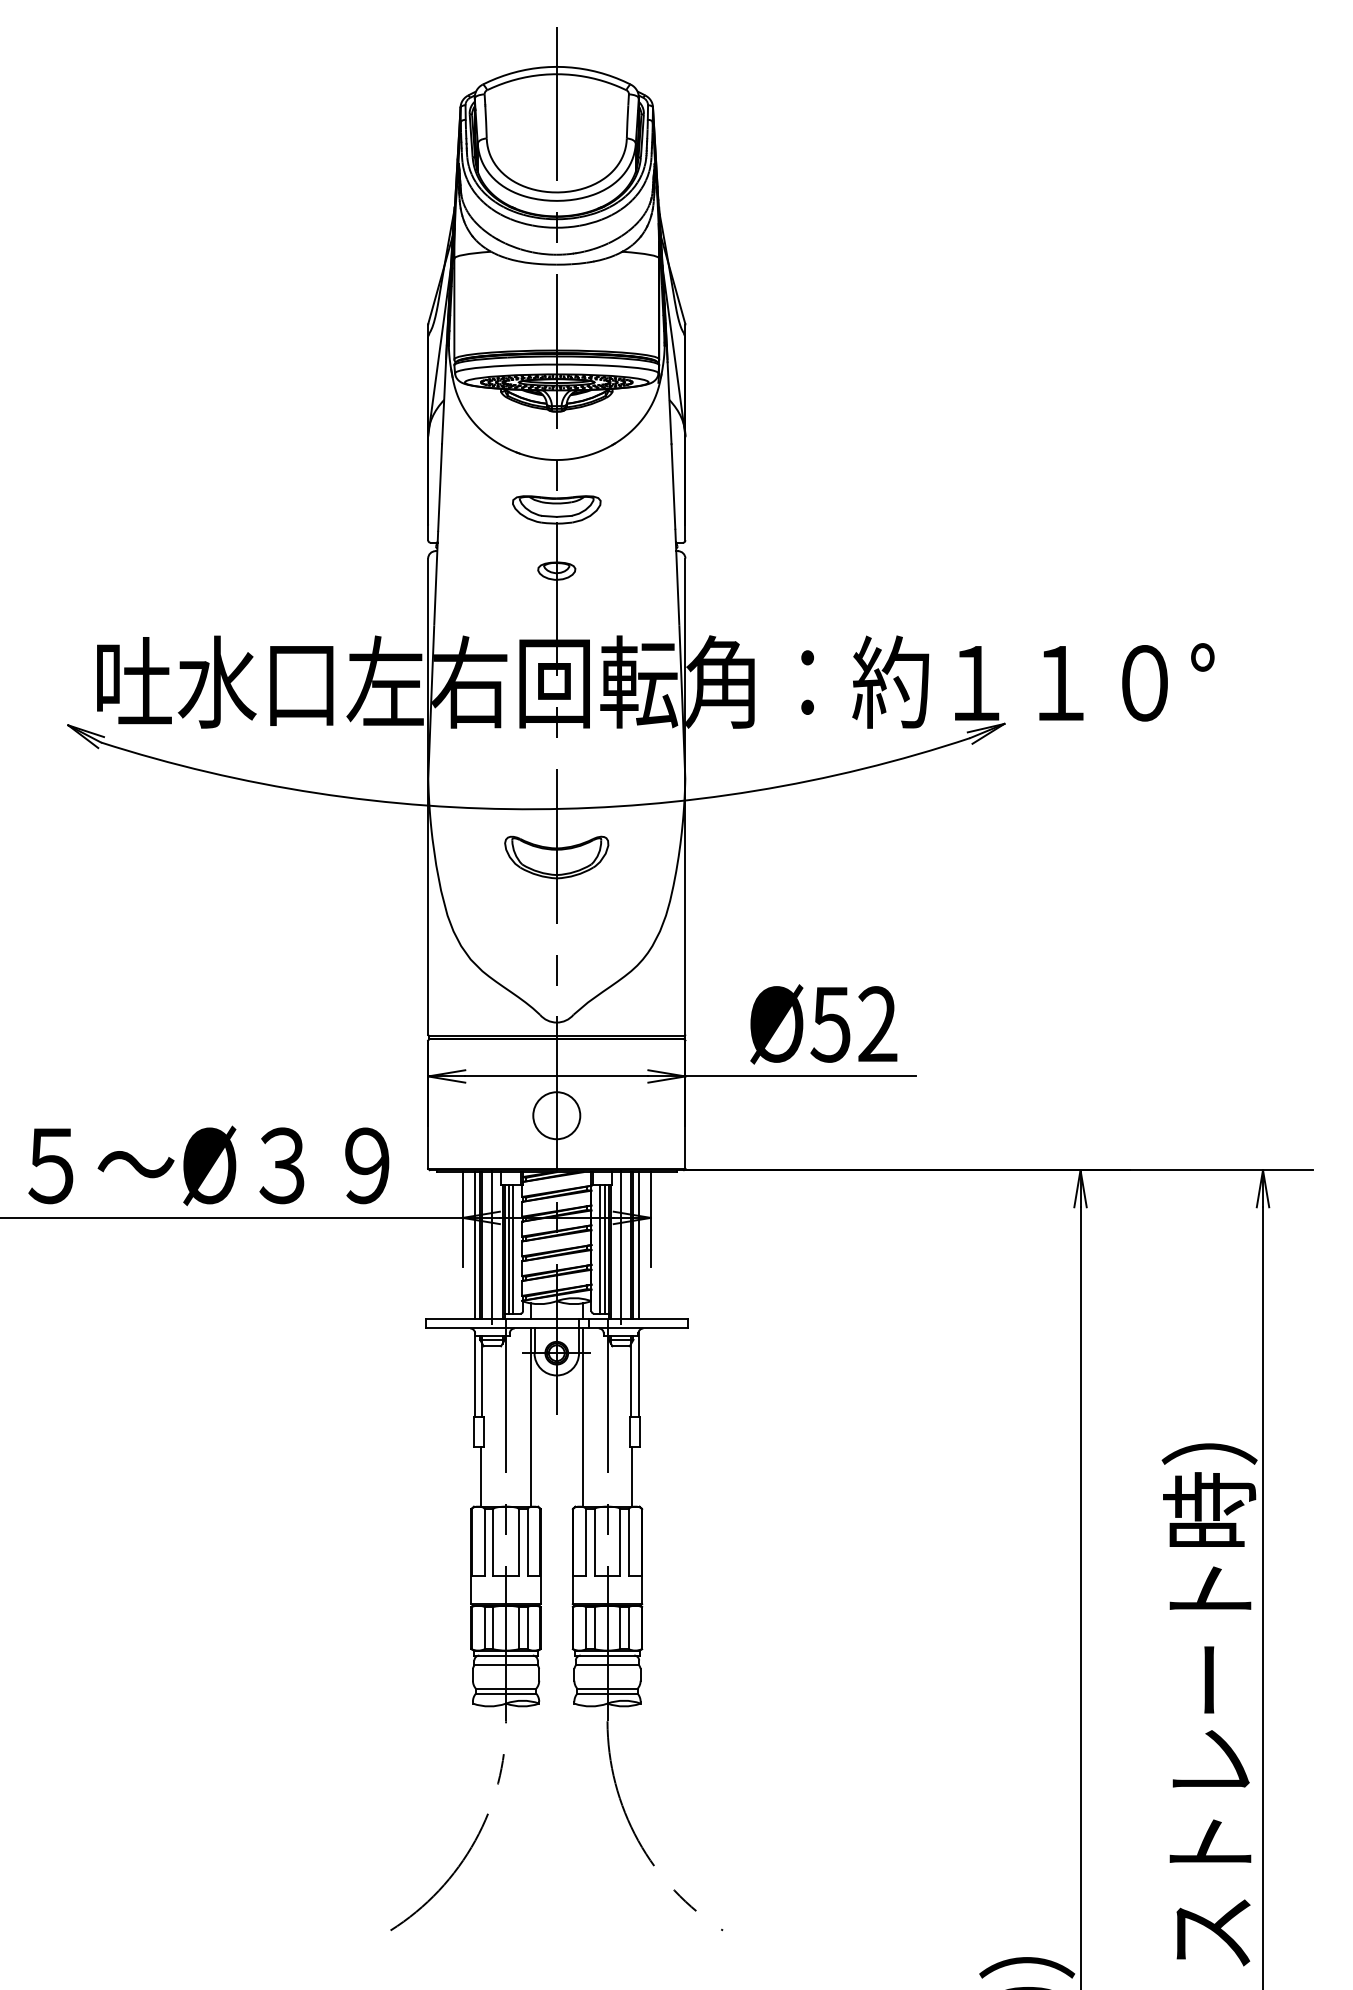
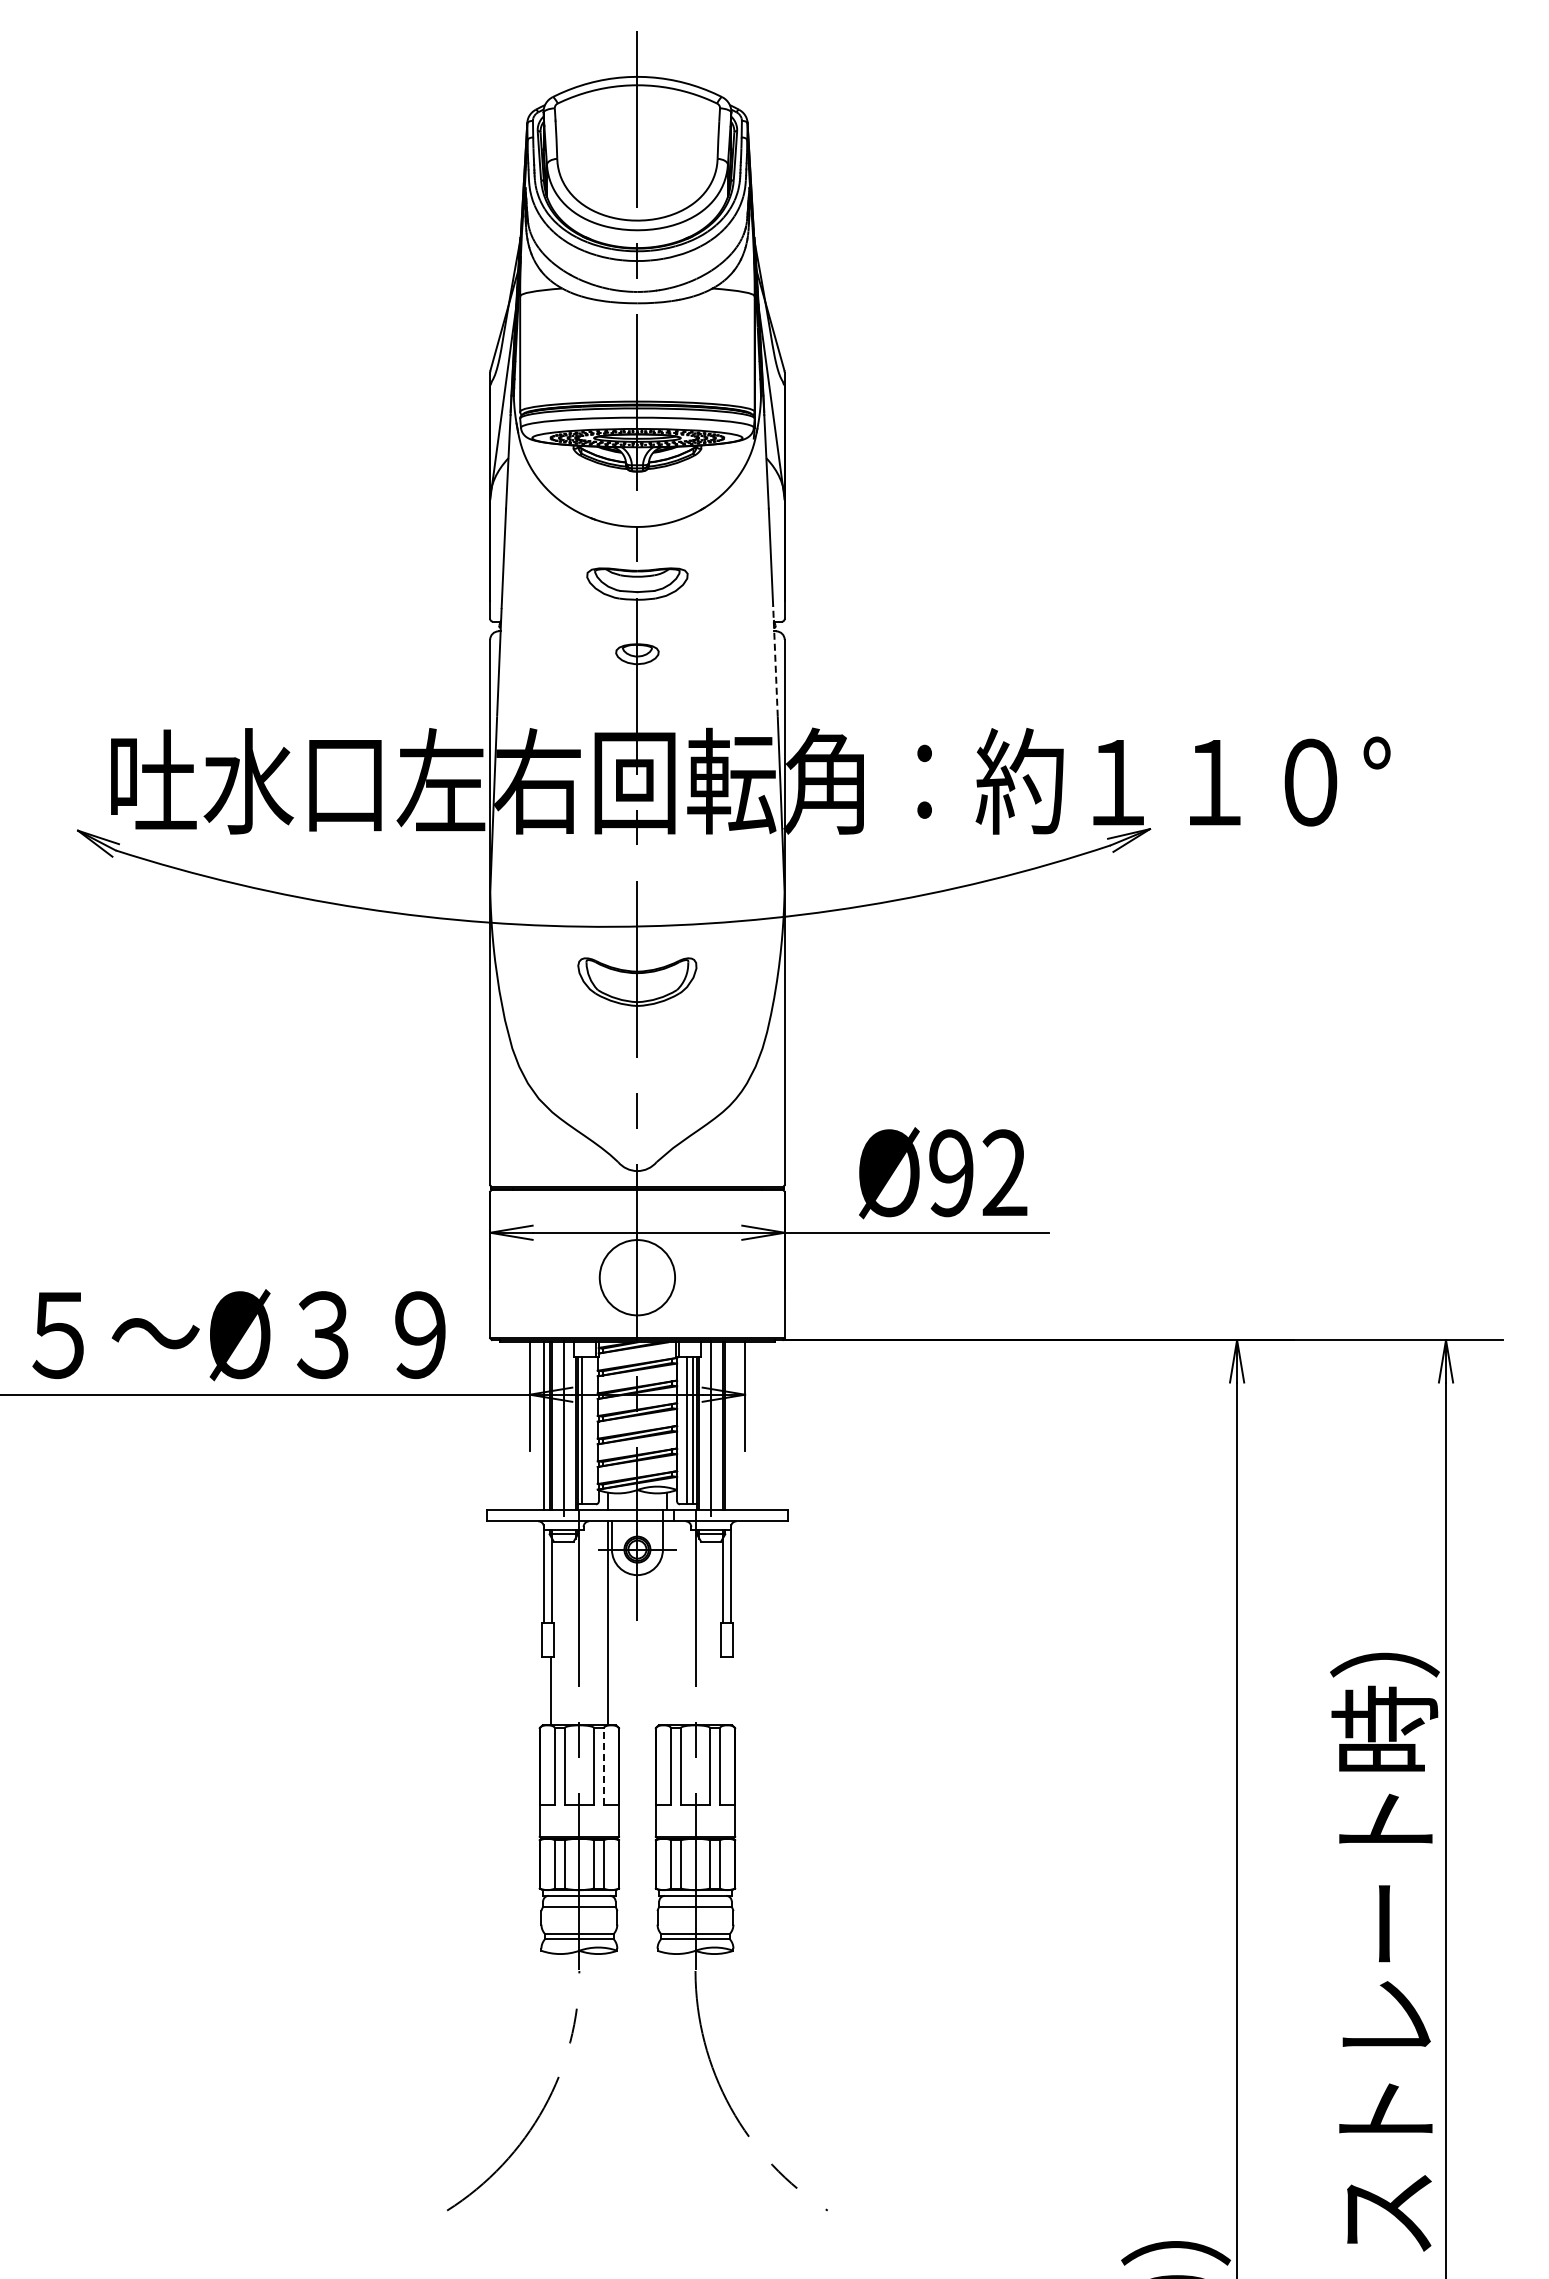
line: (677, 576) -> (775, 660), solid -> dashed
text: (830, 1024) -> (950, 1173), Ø52 -> Ø92
circle: (556, 1115) -> (637, 1277), size x1.4
line: (638, 1244) -> (731, 1425), removed
line: (513, 1249) -> (587, 1430), removed
line: (583, 1417) -> (667, 1623), removed
line: (631, 1476) -> (723, 1690), removed
line: (527, 1541) -> (603, 1765), solid -> dashed

